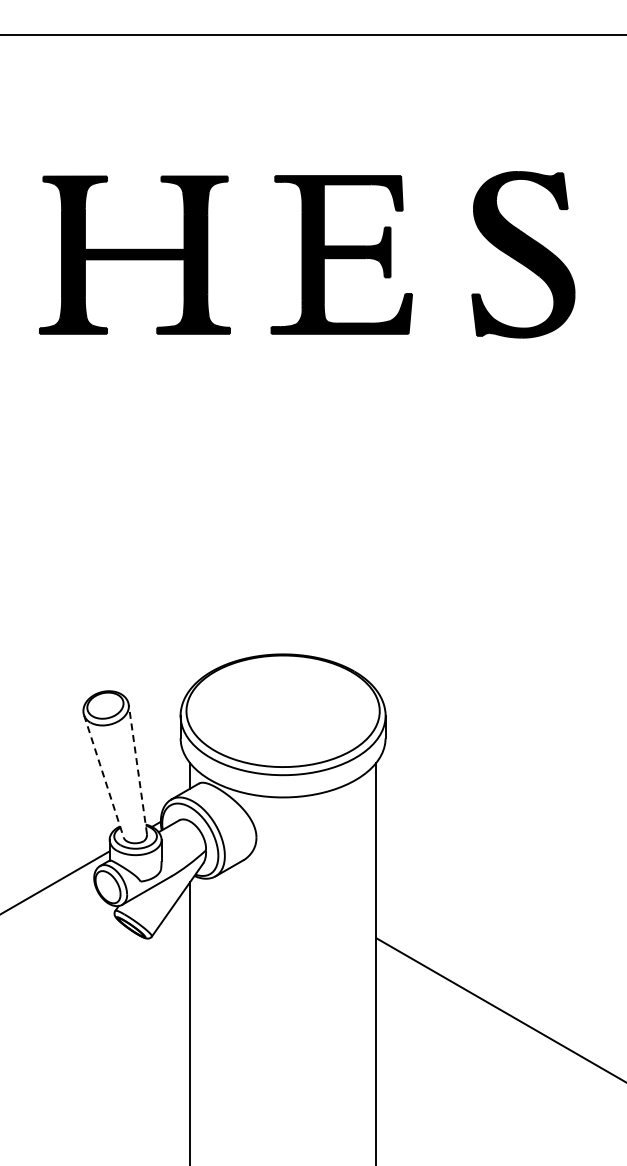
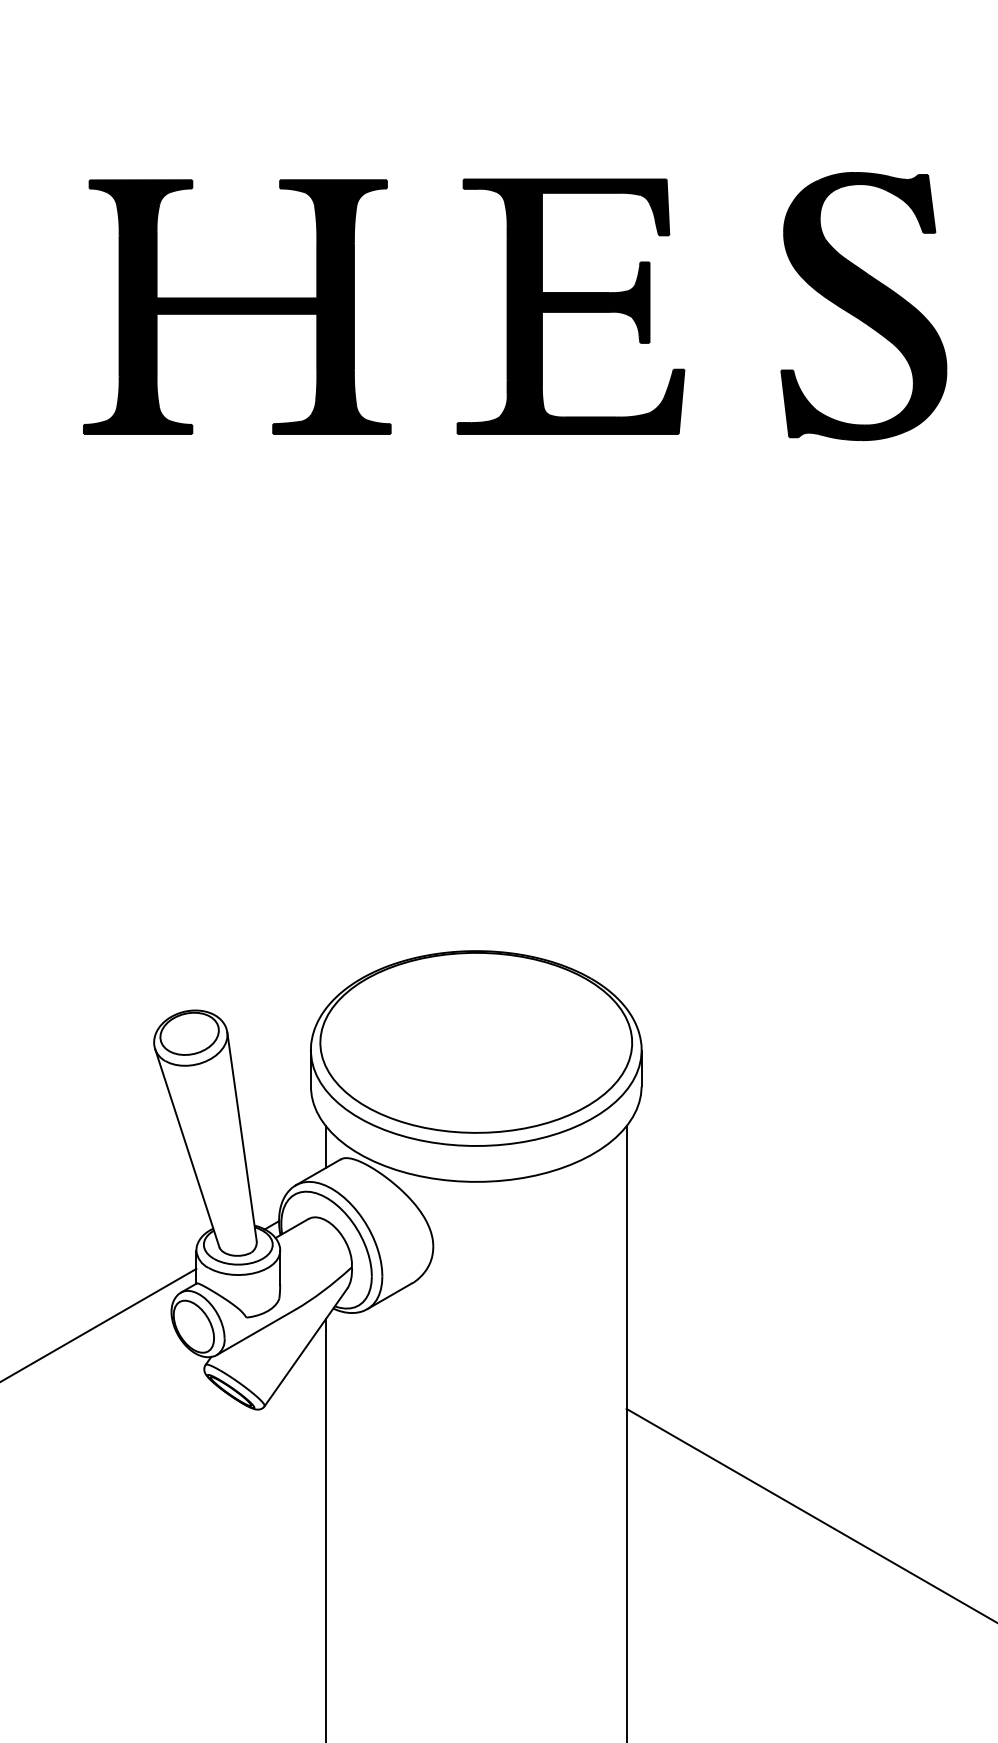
line: (137, 769) -> (241, 1136), dashed -> solid
line: (104, 777) -> (188, 1149), dashed -> solid

